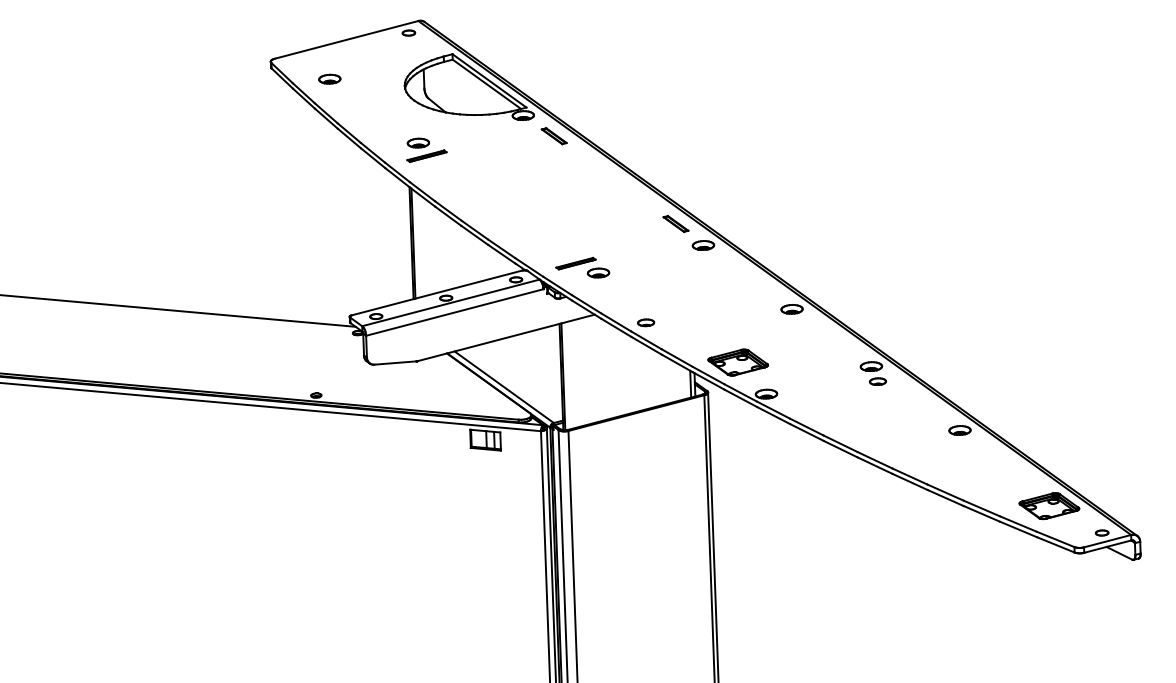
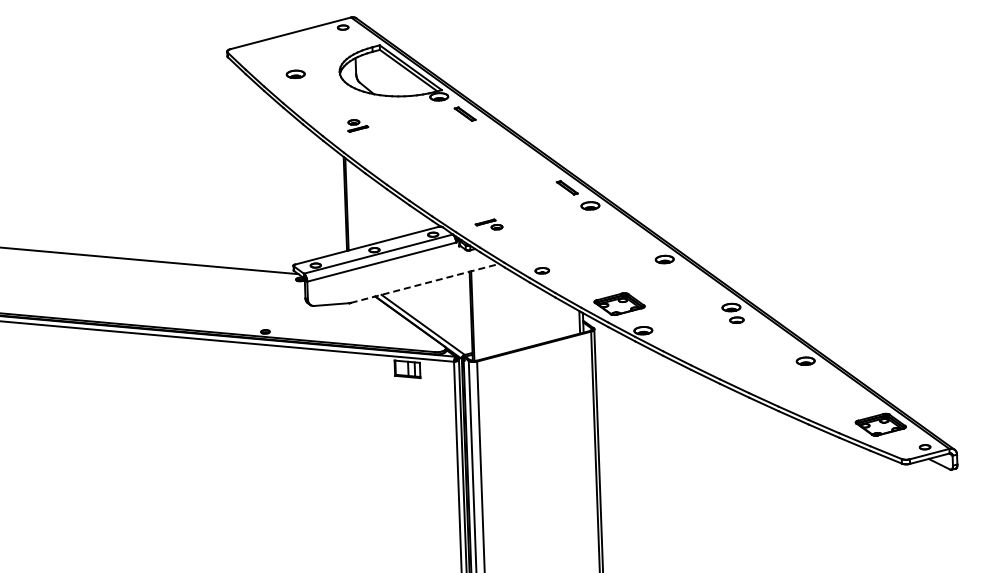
part: (329, 78) -> (295, 73), moved
part: (425, 149) -> (357, 125), size x0.6
part: (582, 267) -> (488, 224), size x0.6
line: (505, 337) -> (424, 283), solid -> dashed

